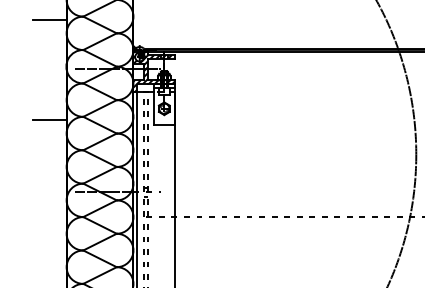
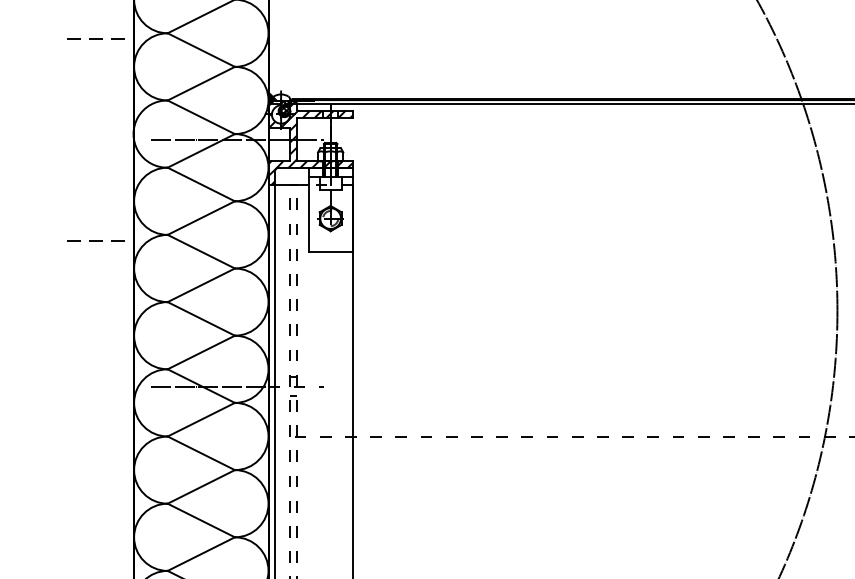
line: (49, 19) -> (99, 39), solid -> dashed
line: (49, 119) -> (99, 240), solid -> dashed

